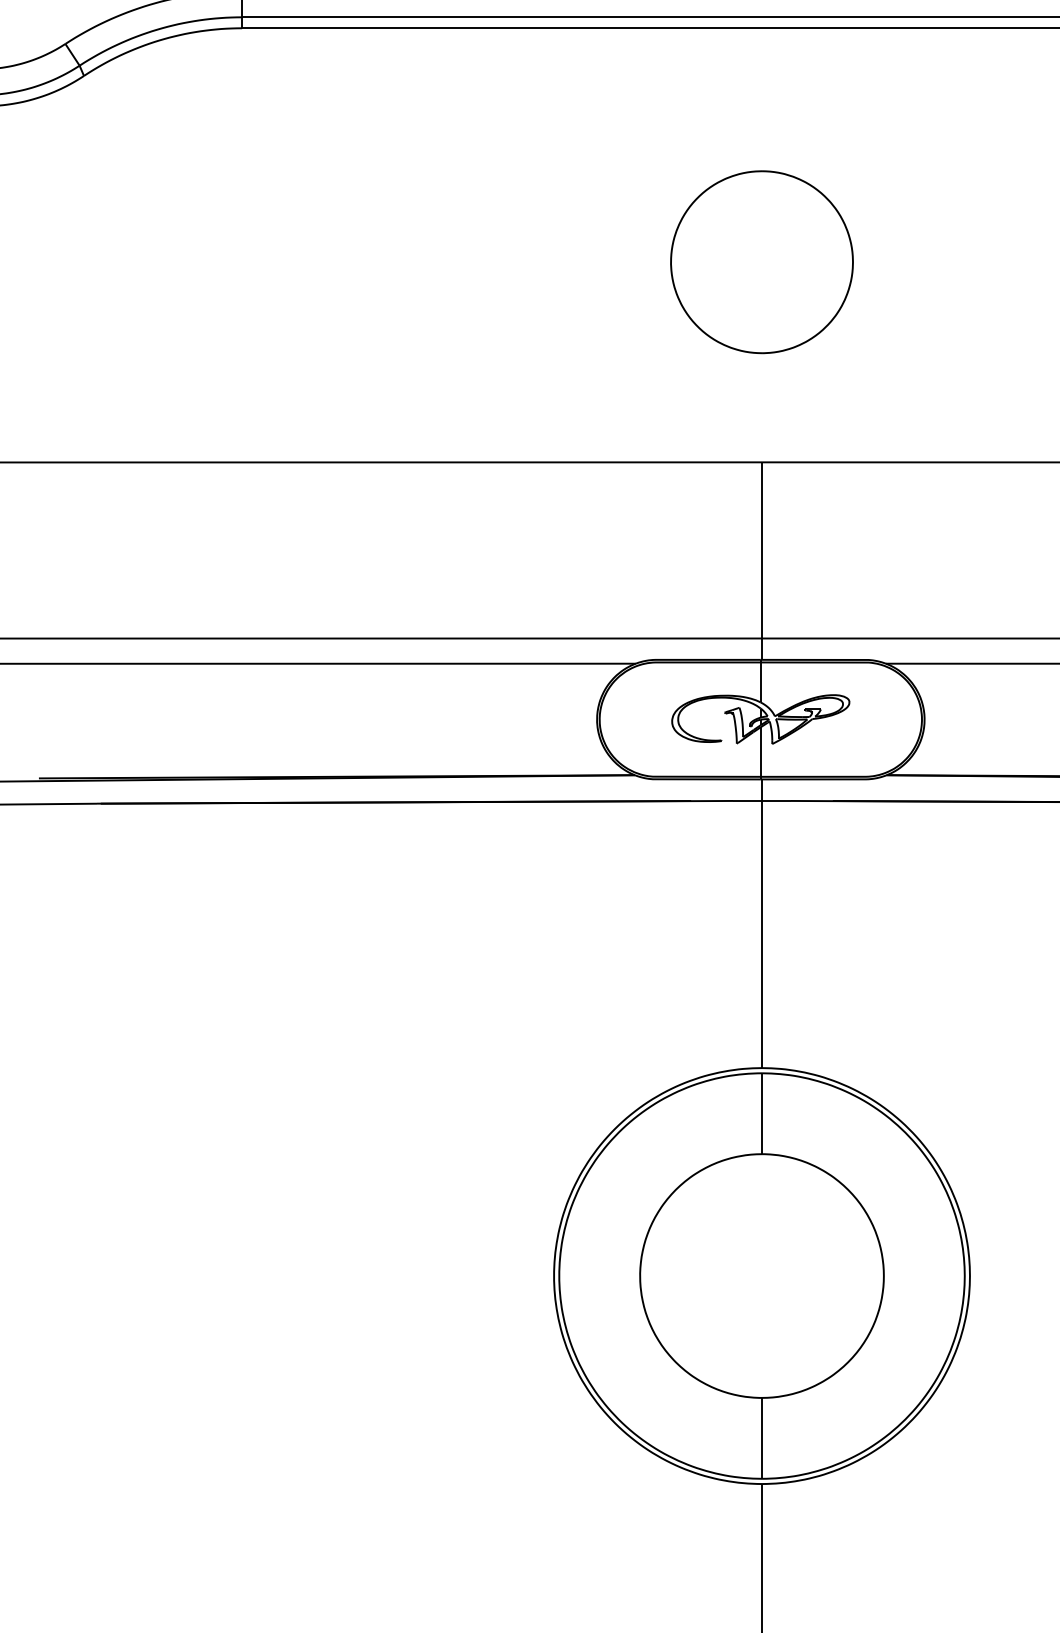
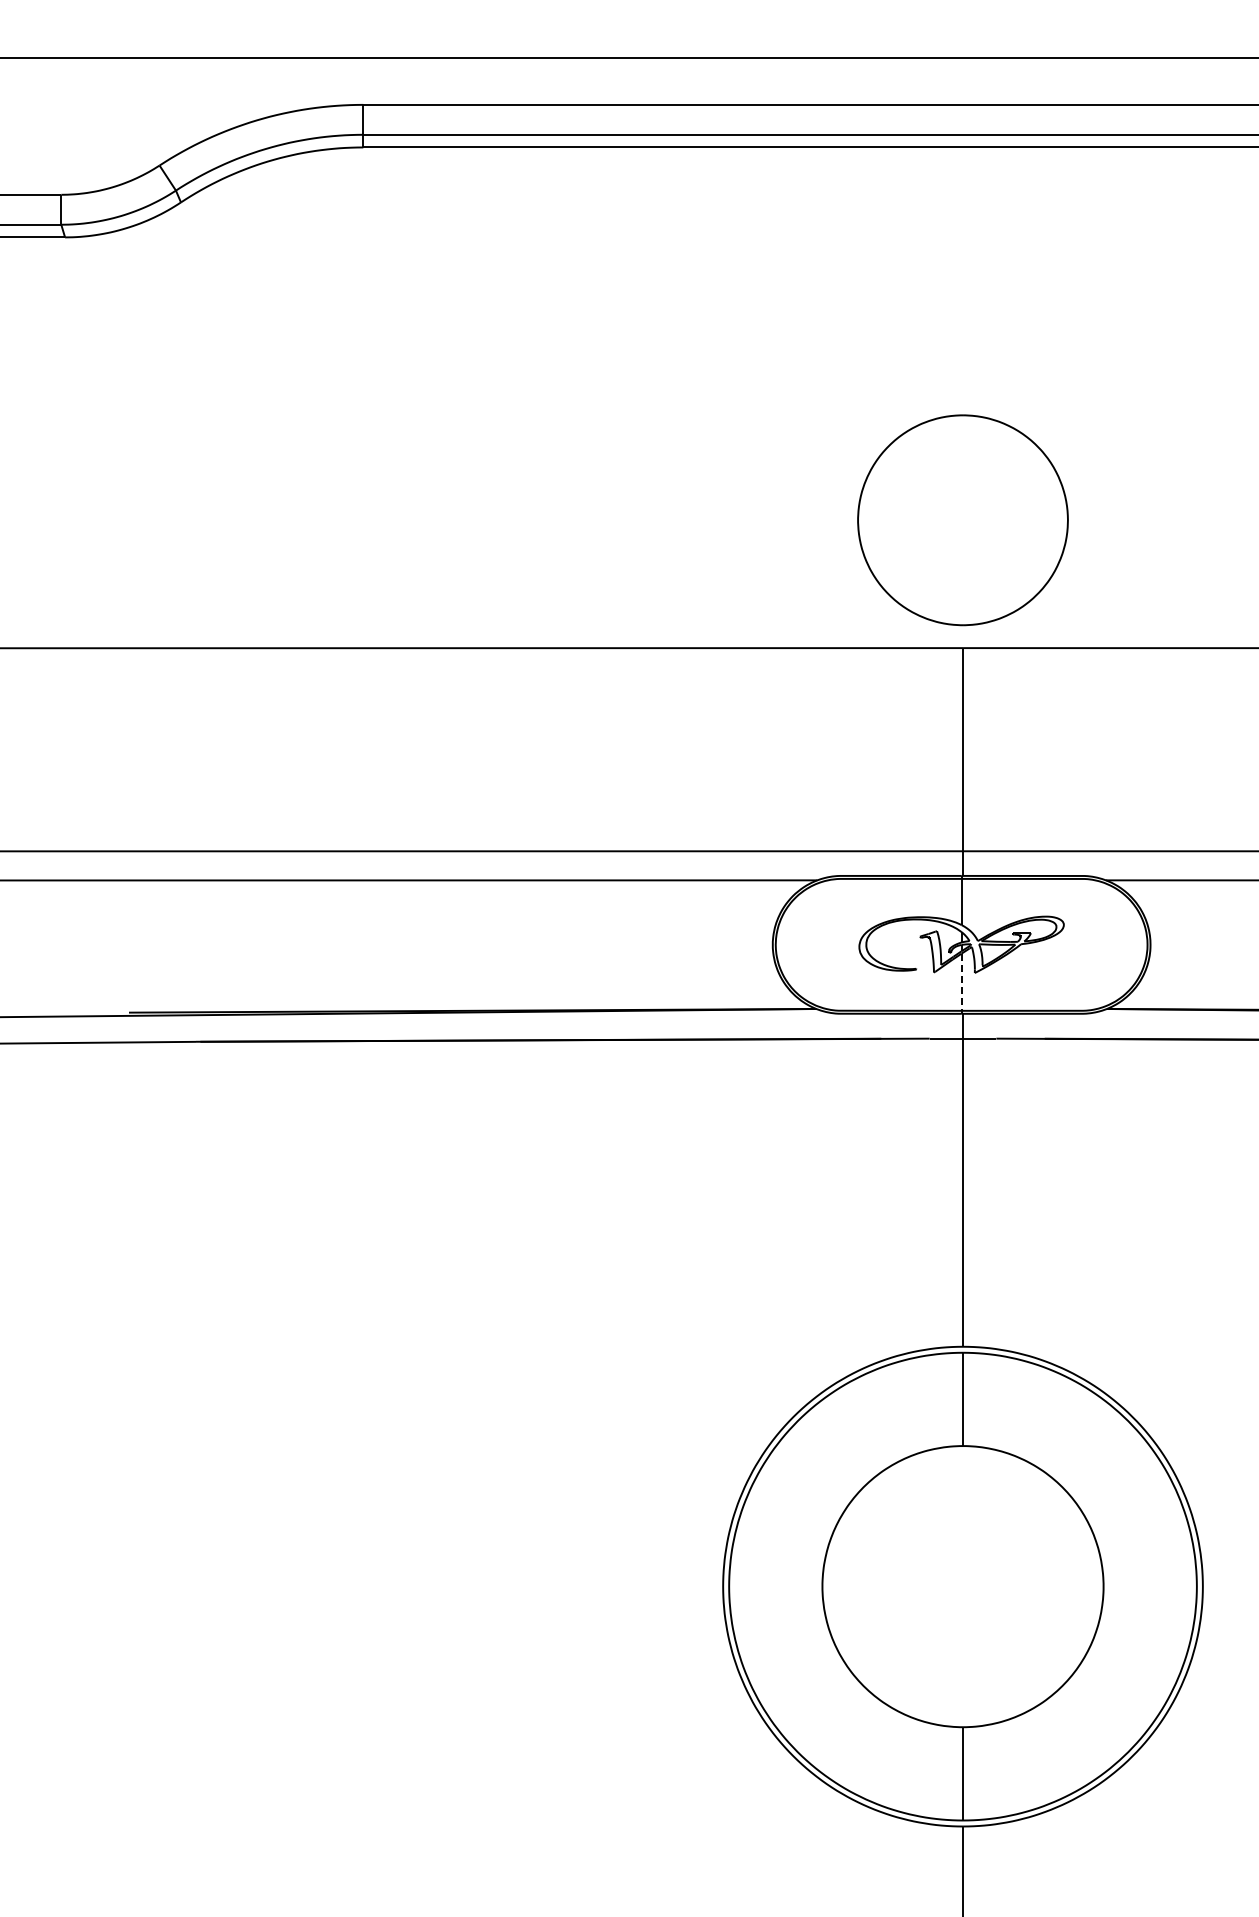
part: (761, 262) -> (962, 520), moved
line: (760, 752) -> (961, 982), solid -> dashed

